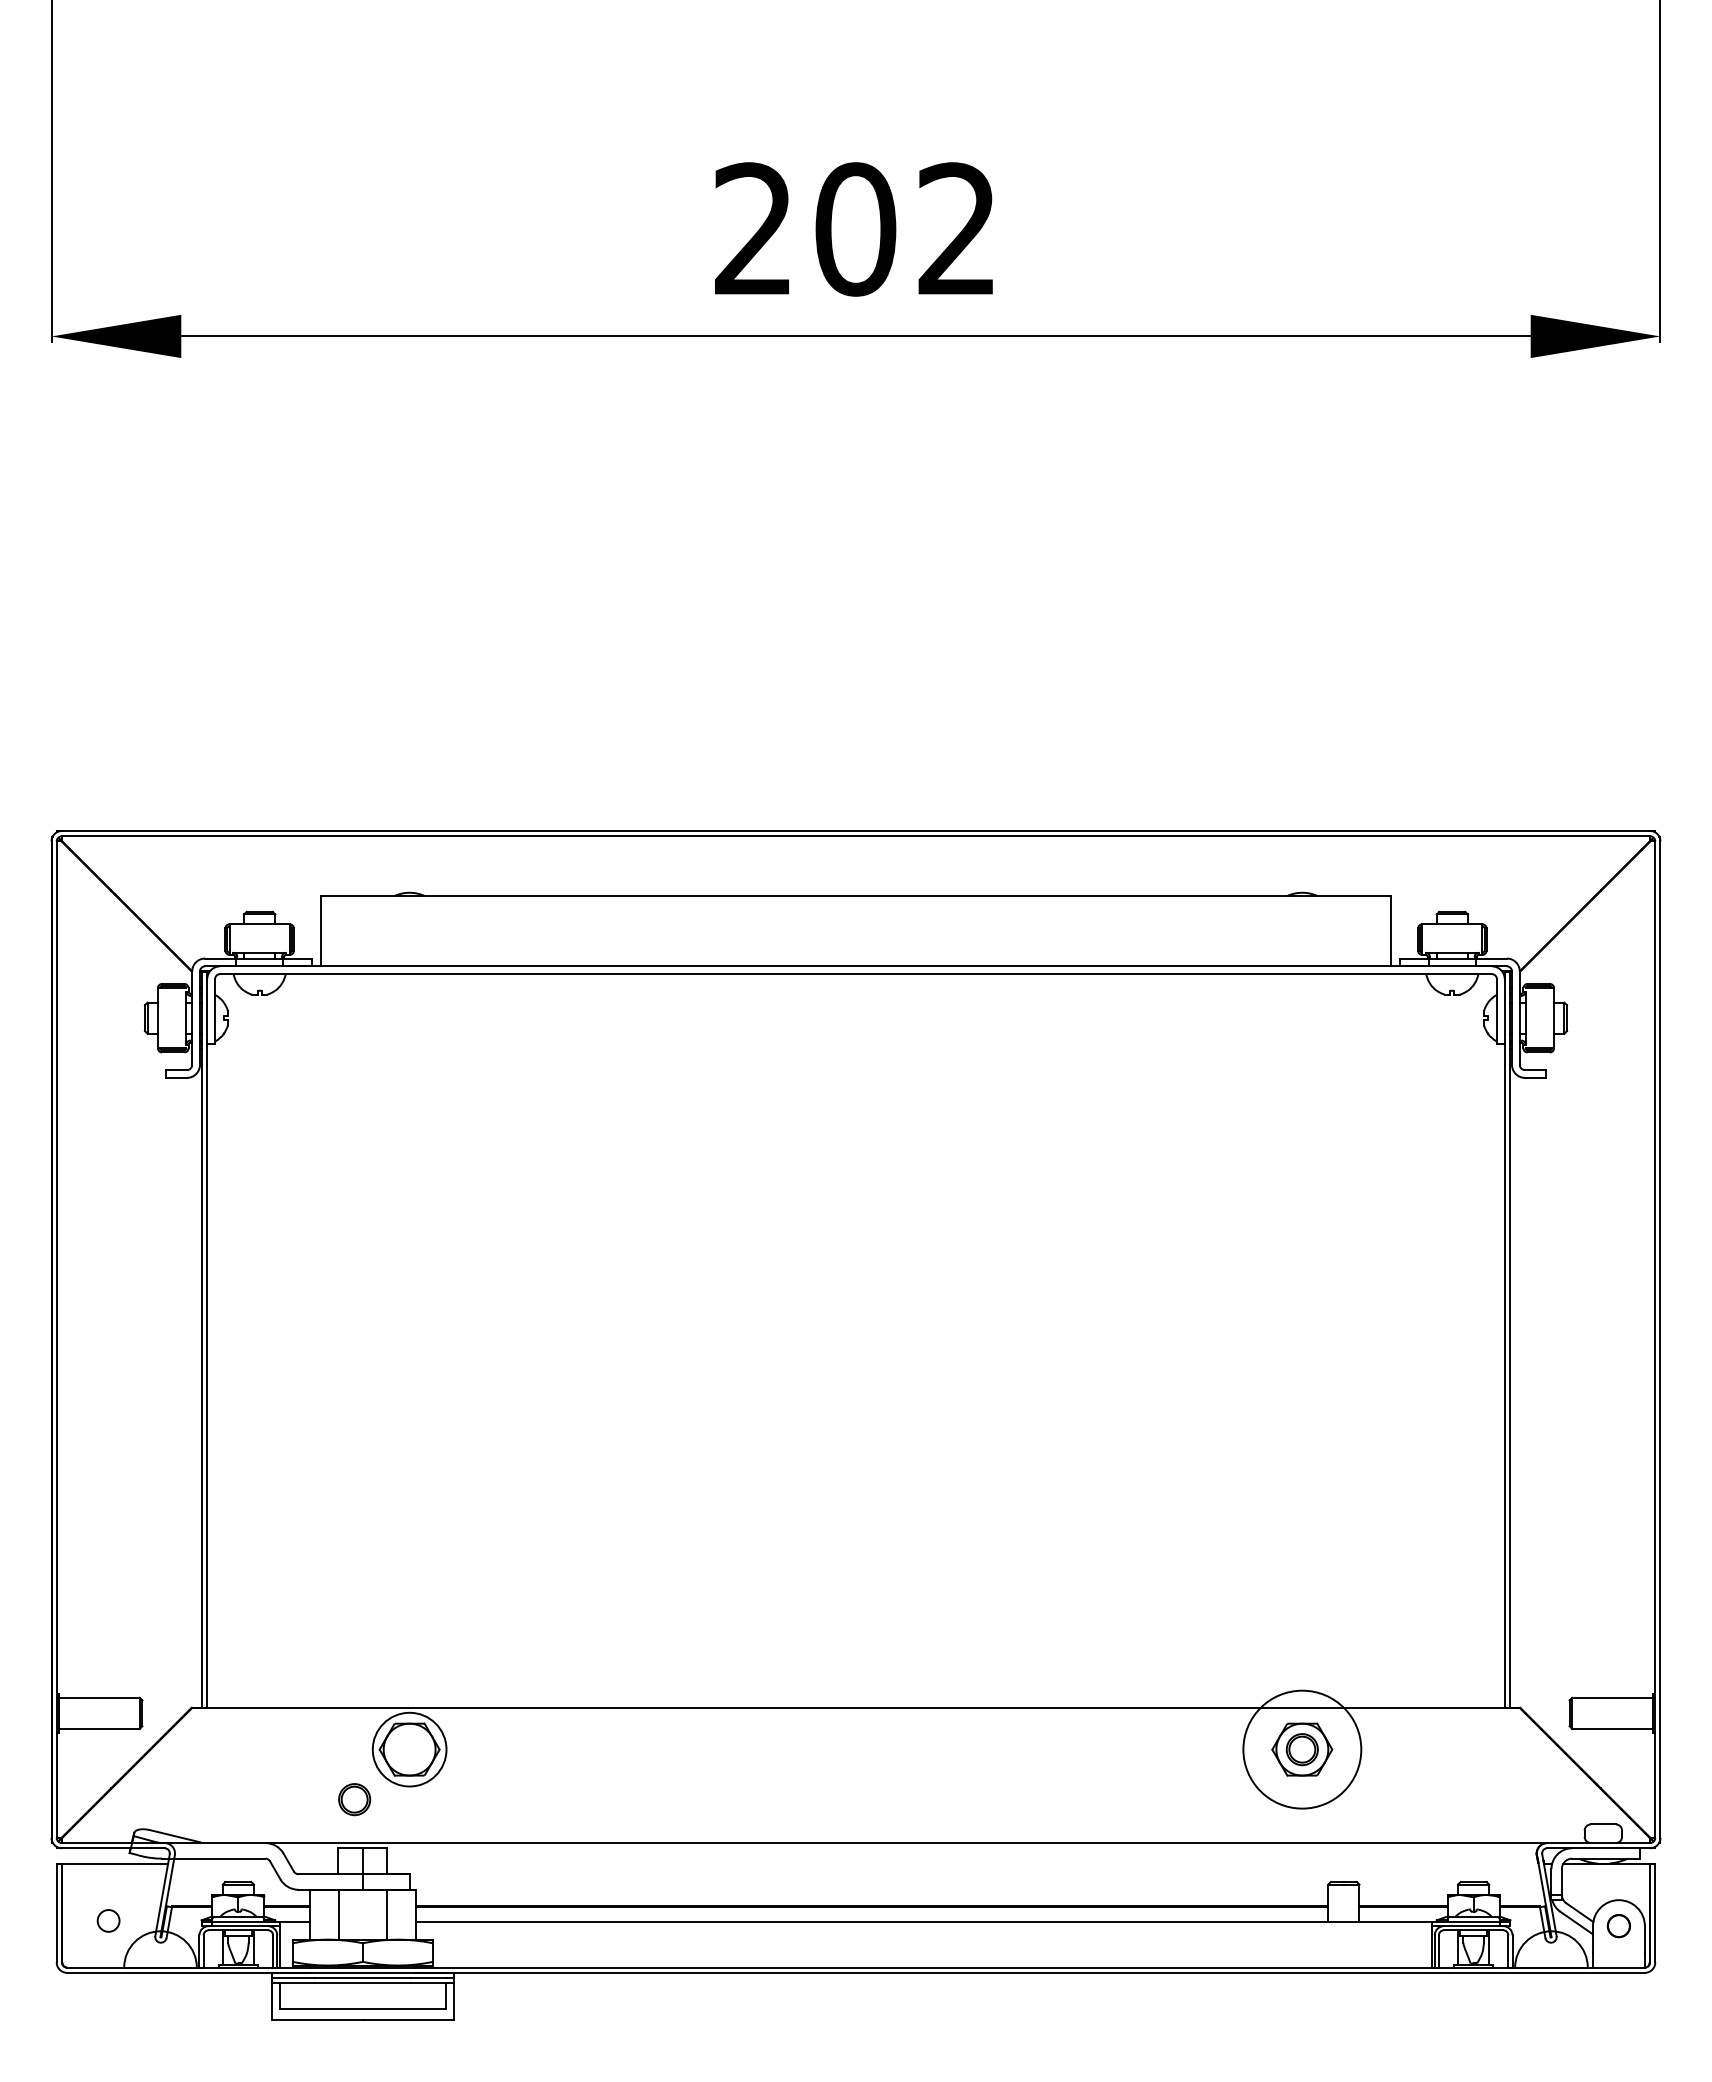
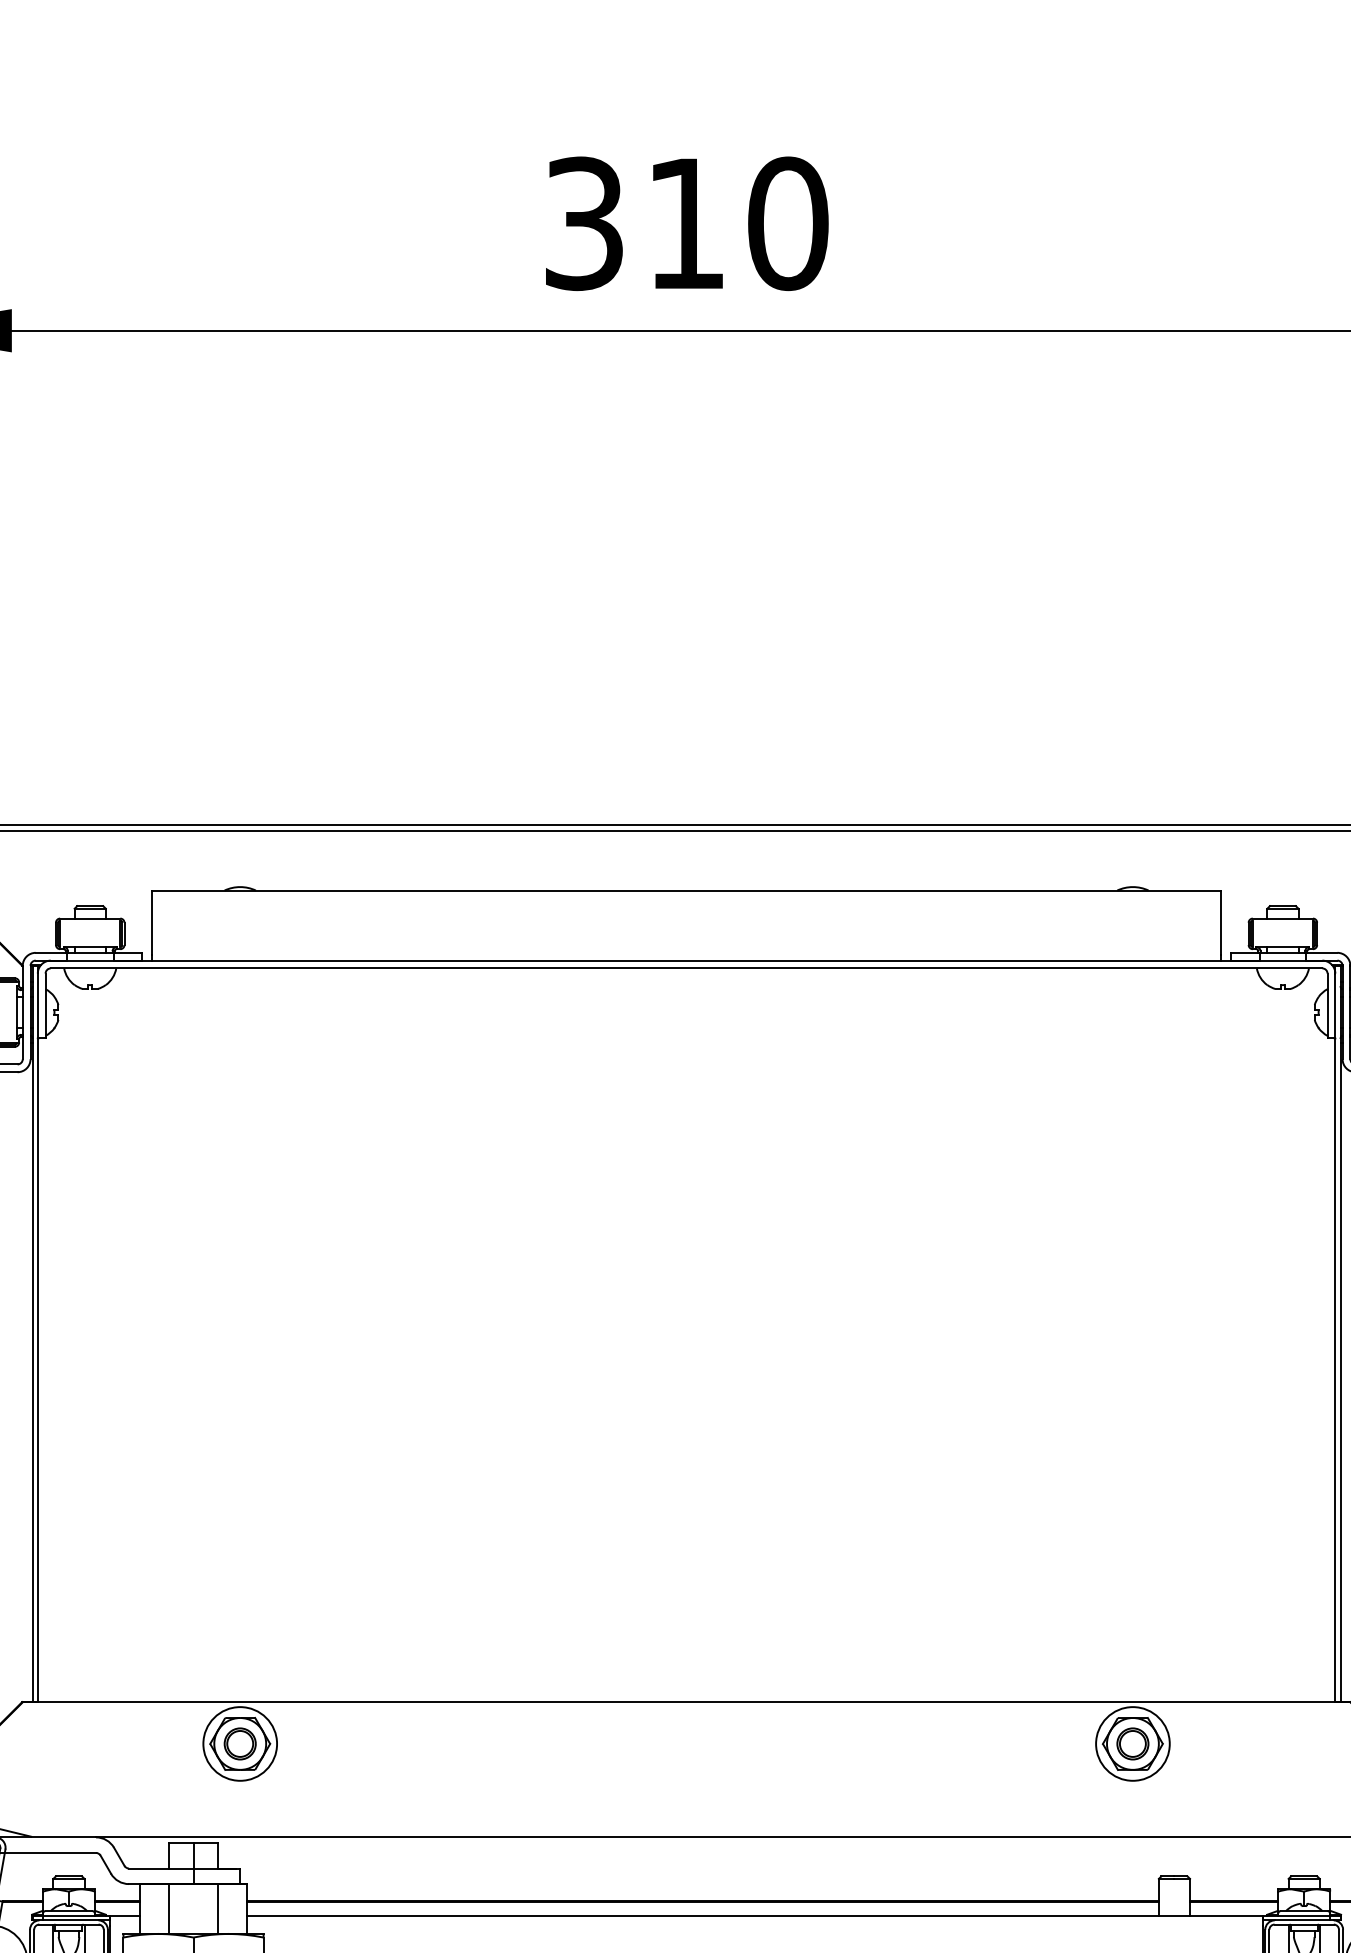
text: (856, 229) -> (687, 223), 202 -> 310
circle: (1302, 1749) -> (1133, 1743), size x0.62
part: (354, 1799) -> (240, 1743), moved

